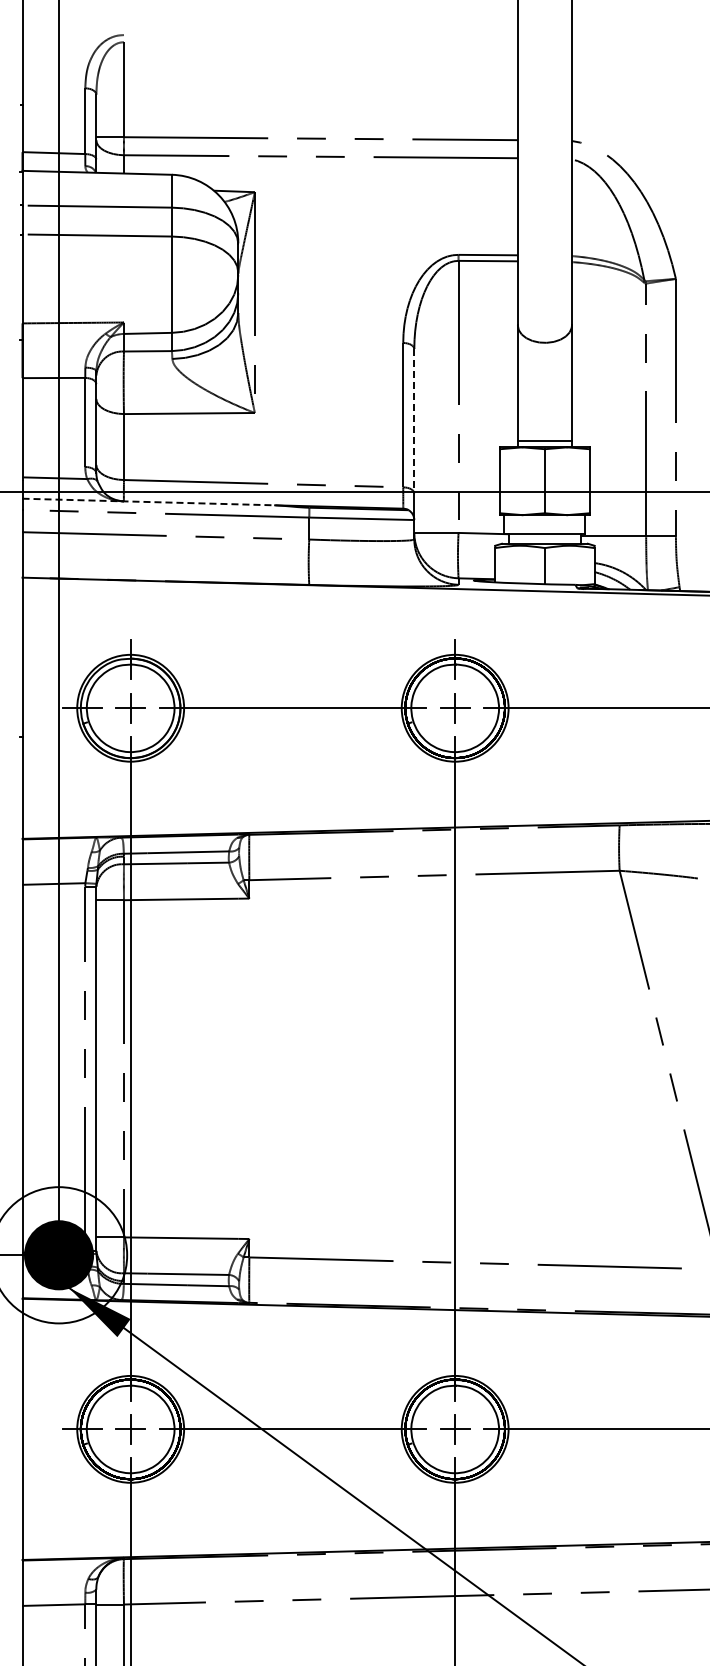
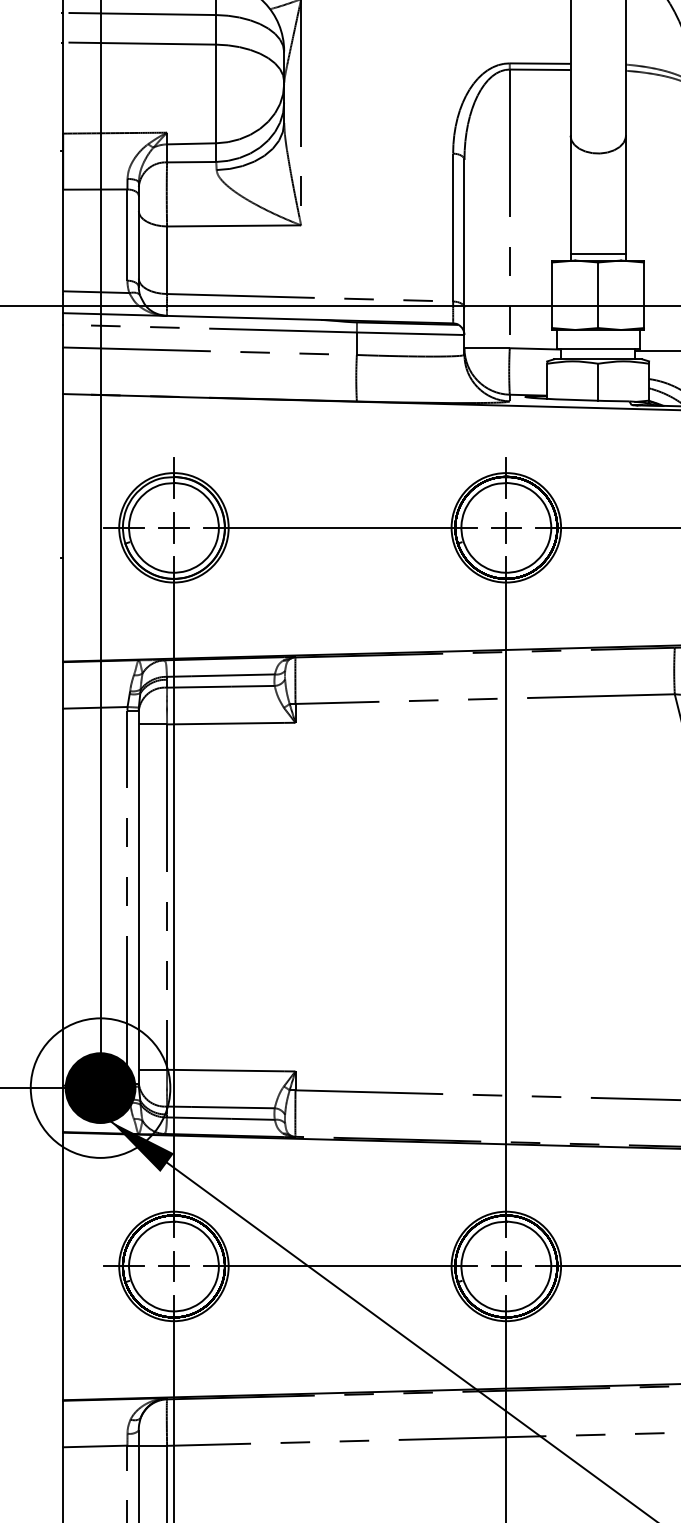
line: (414, 421) -> (464, 234), dashed -> solid
line: (149, 502) -> (193, 317), dashed -> solid

